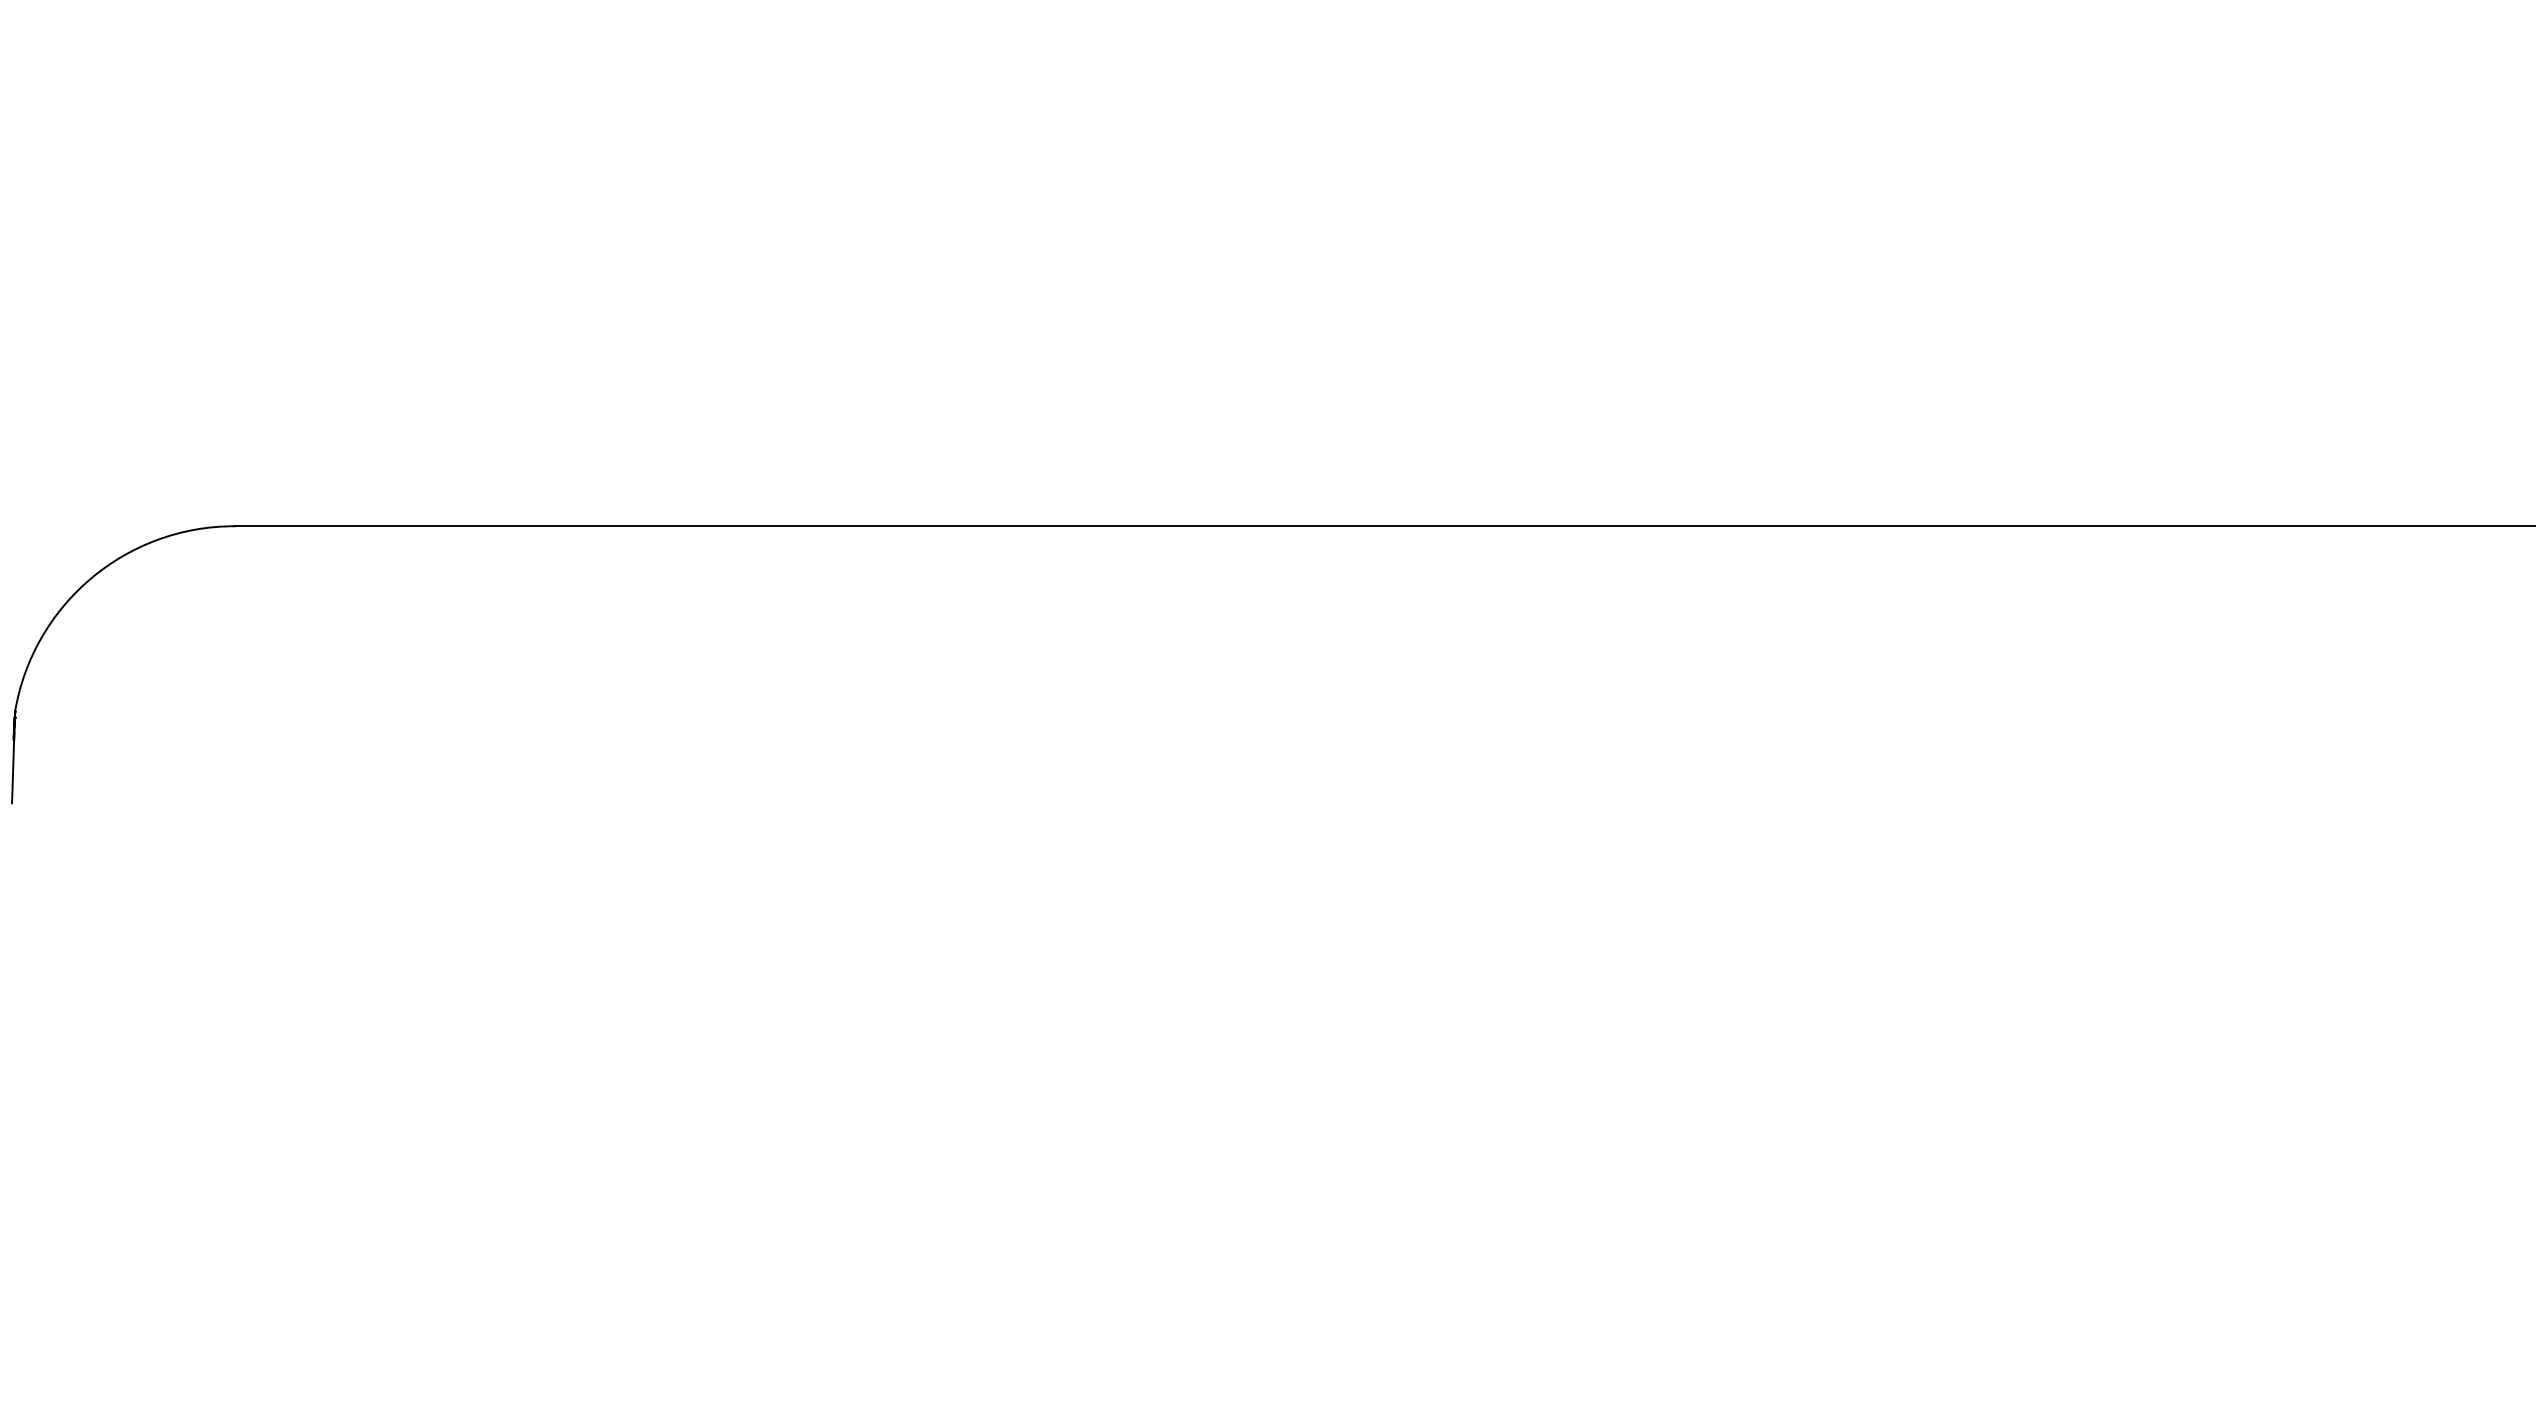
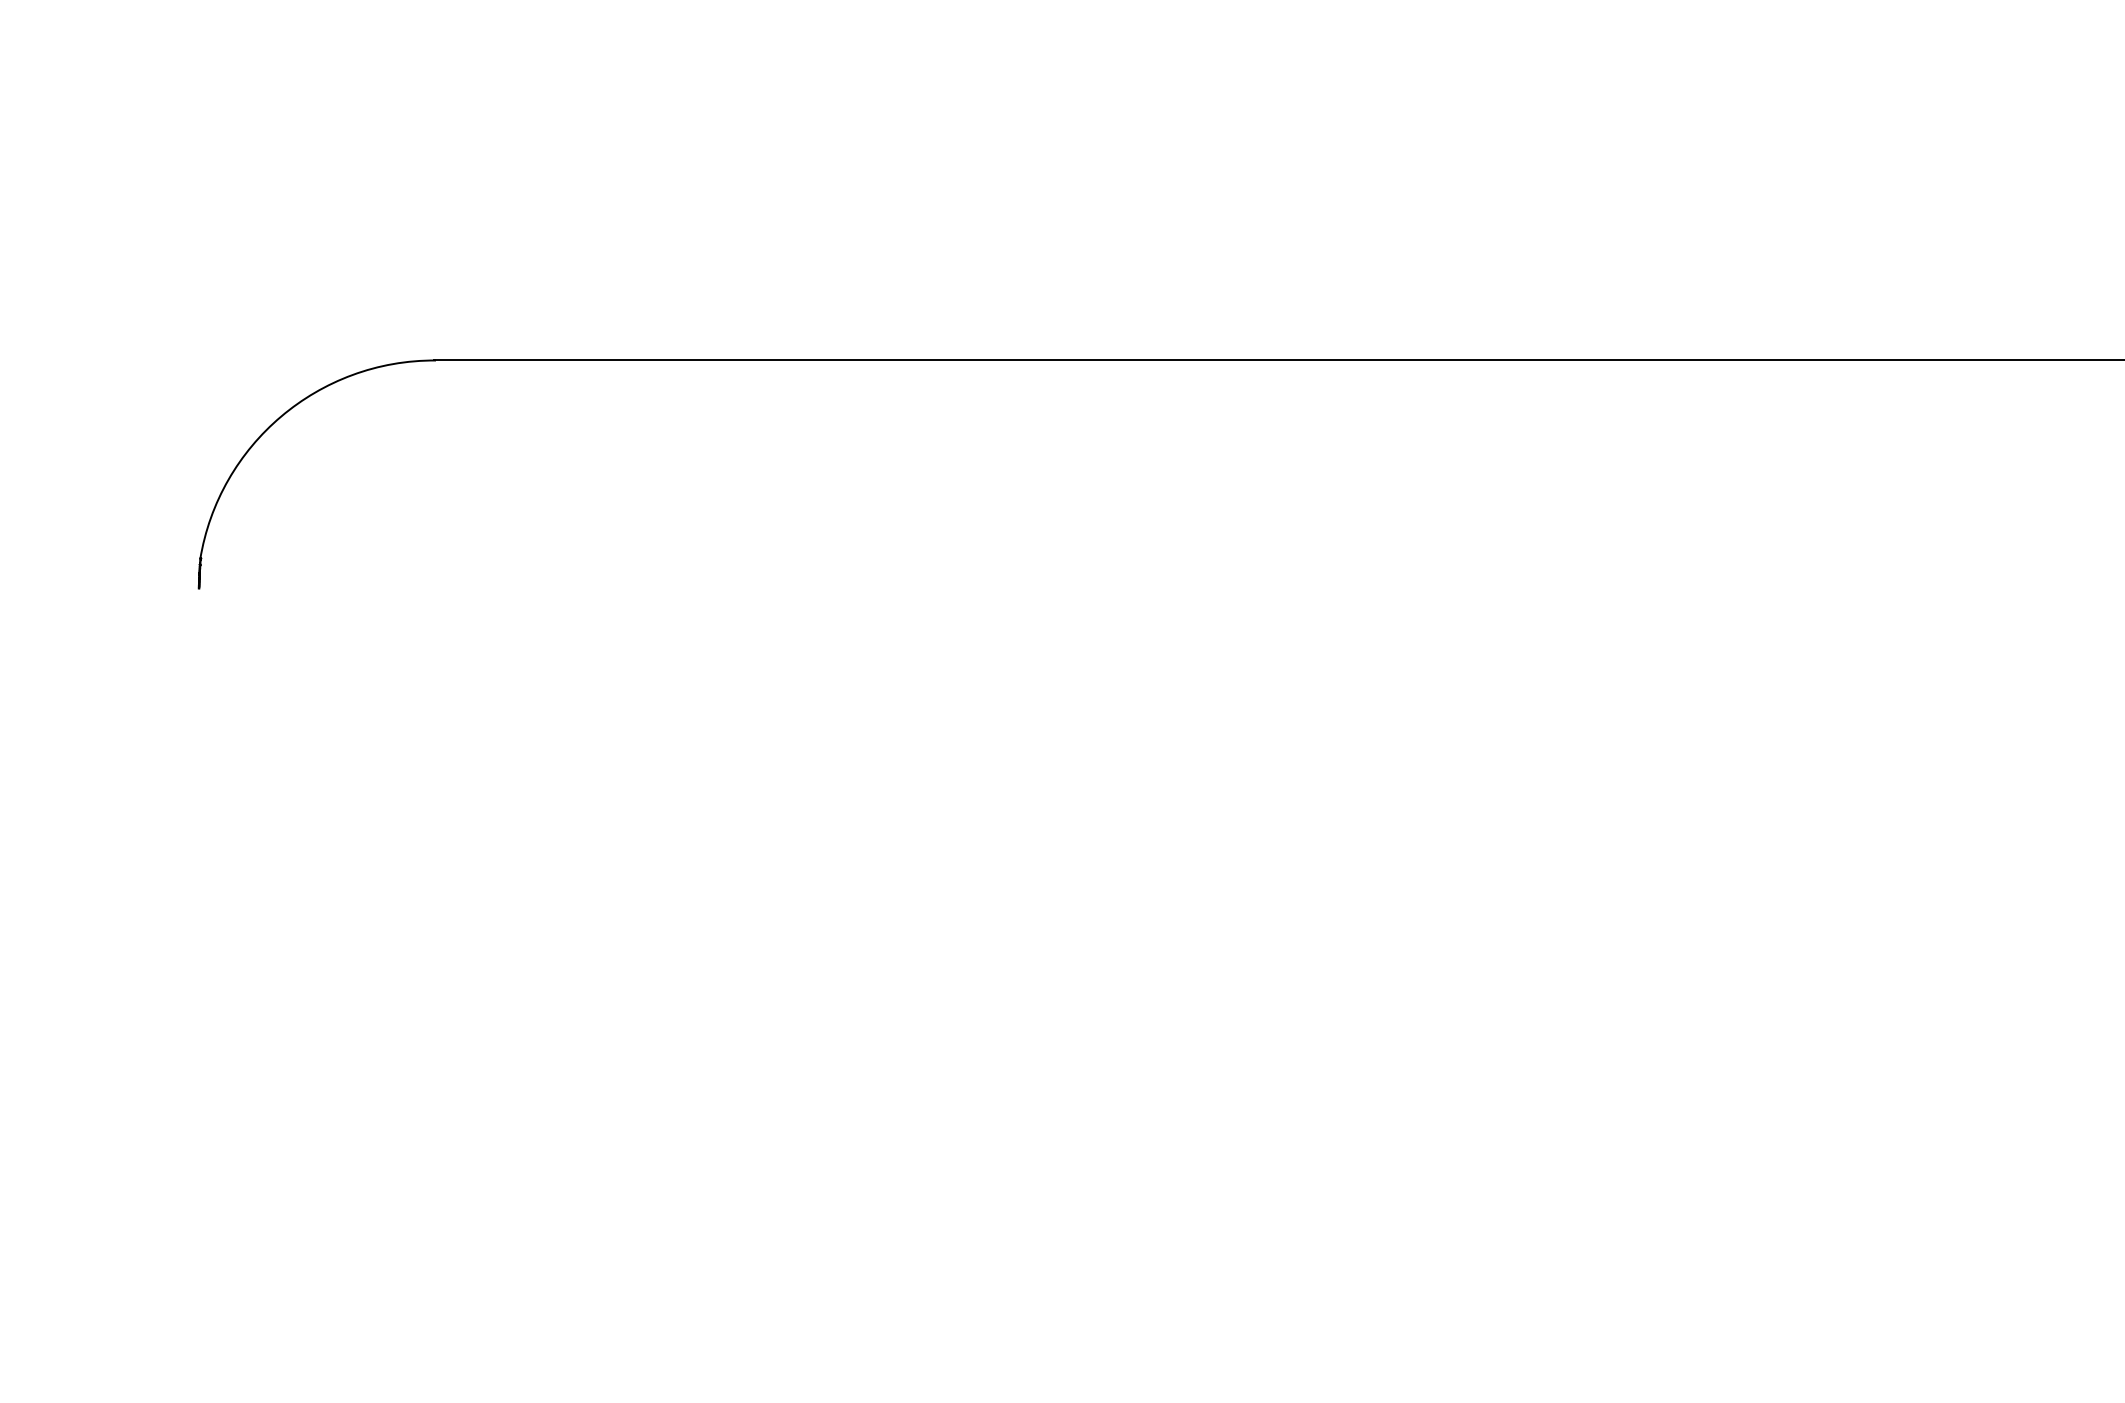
line: (13, 771) -> (198, 622), removed

